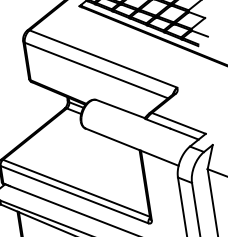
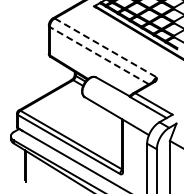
line: (102, 58) -> (105, 47), solid -> dashed
line: (95, 70) -> (98, 55), solid -> dashed

